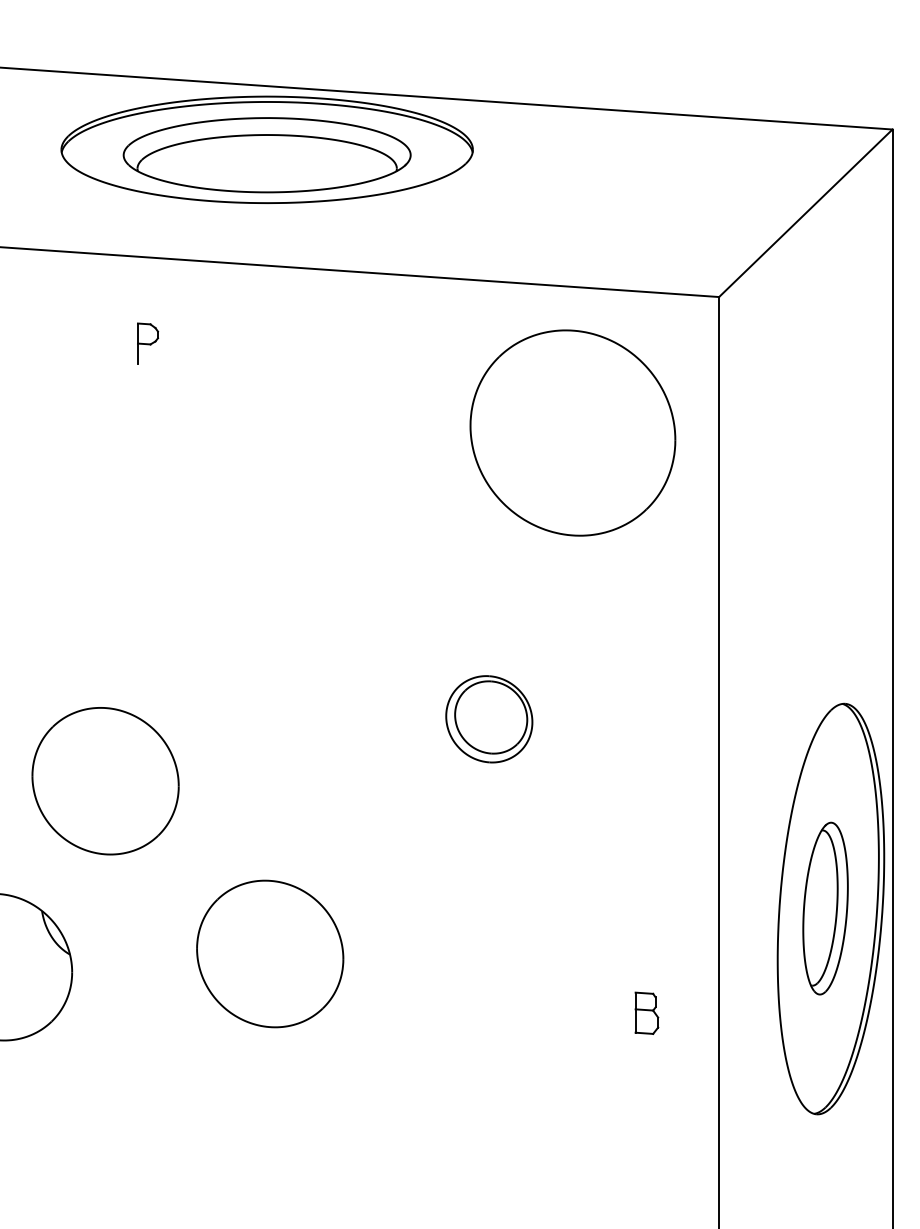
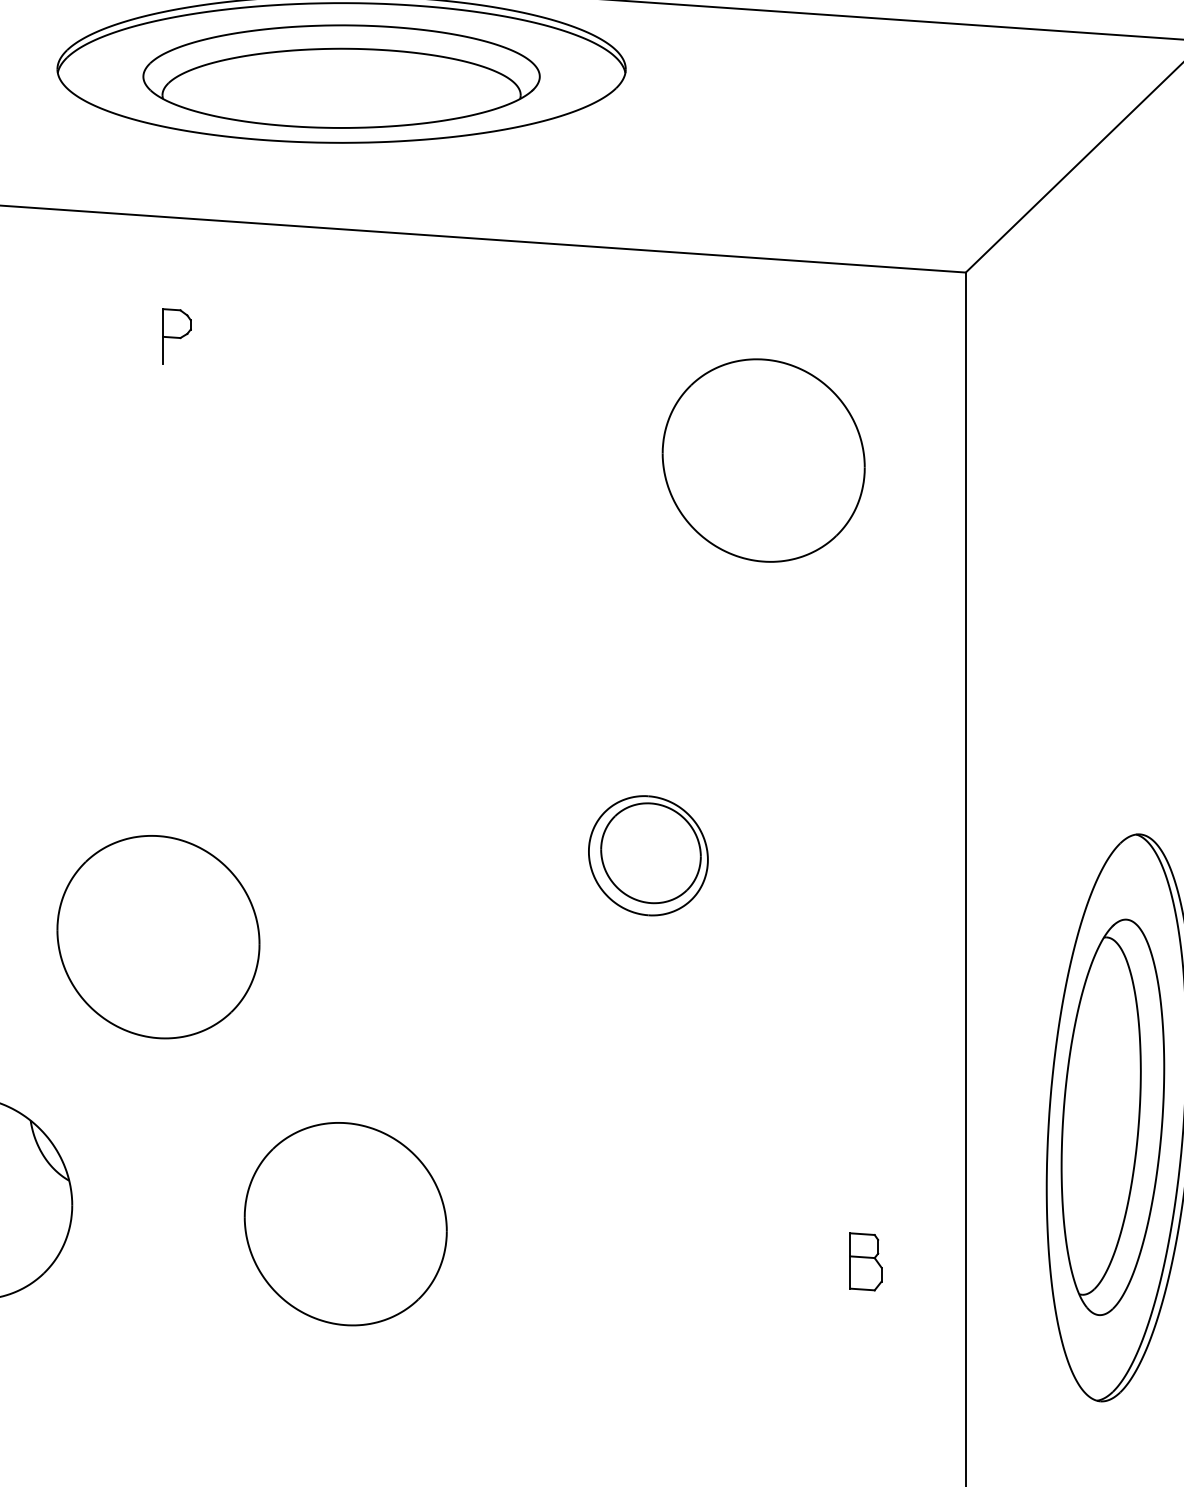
part: (572, 433) -> (763, 461), size x0.71
part: (105, 781) -> (158, 937), moved
part: (825, 908) -> (1112, 1117), size x1.67
part: (270, 953) -> (346, 1223), moved

